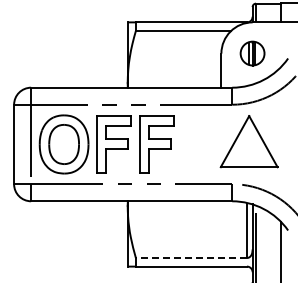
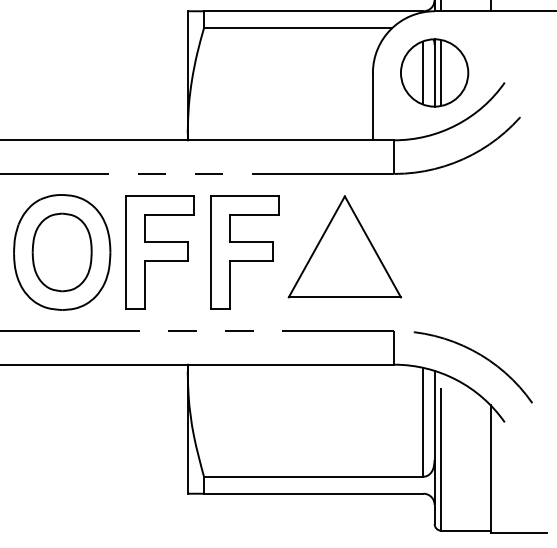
part: (252, 53) -> (434, 72), size x1.43
part: (248, 141) -> (343, 246), moved
line: (191, 258) -> (313, 477), dashed -> solid

